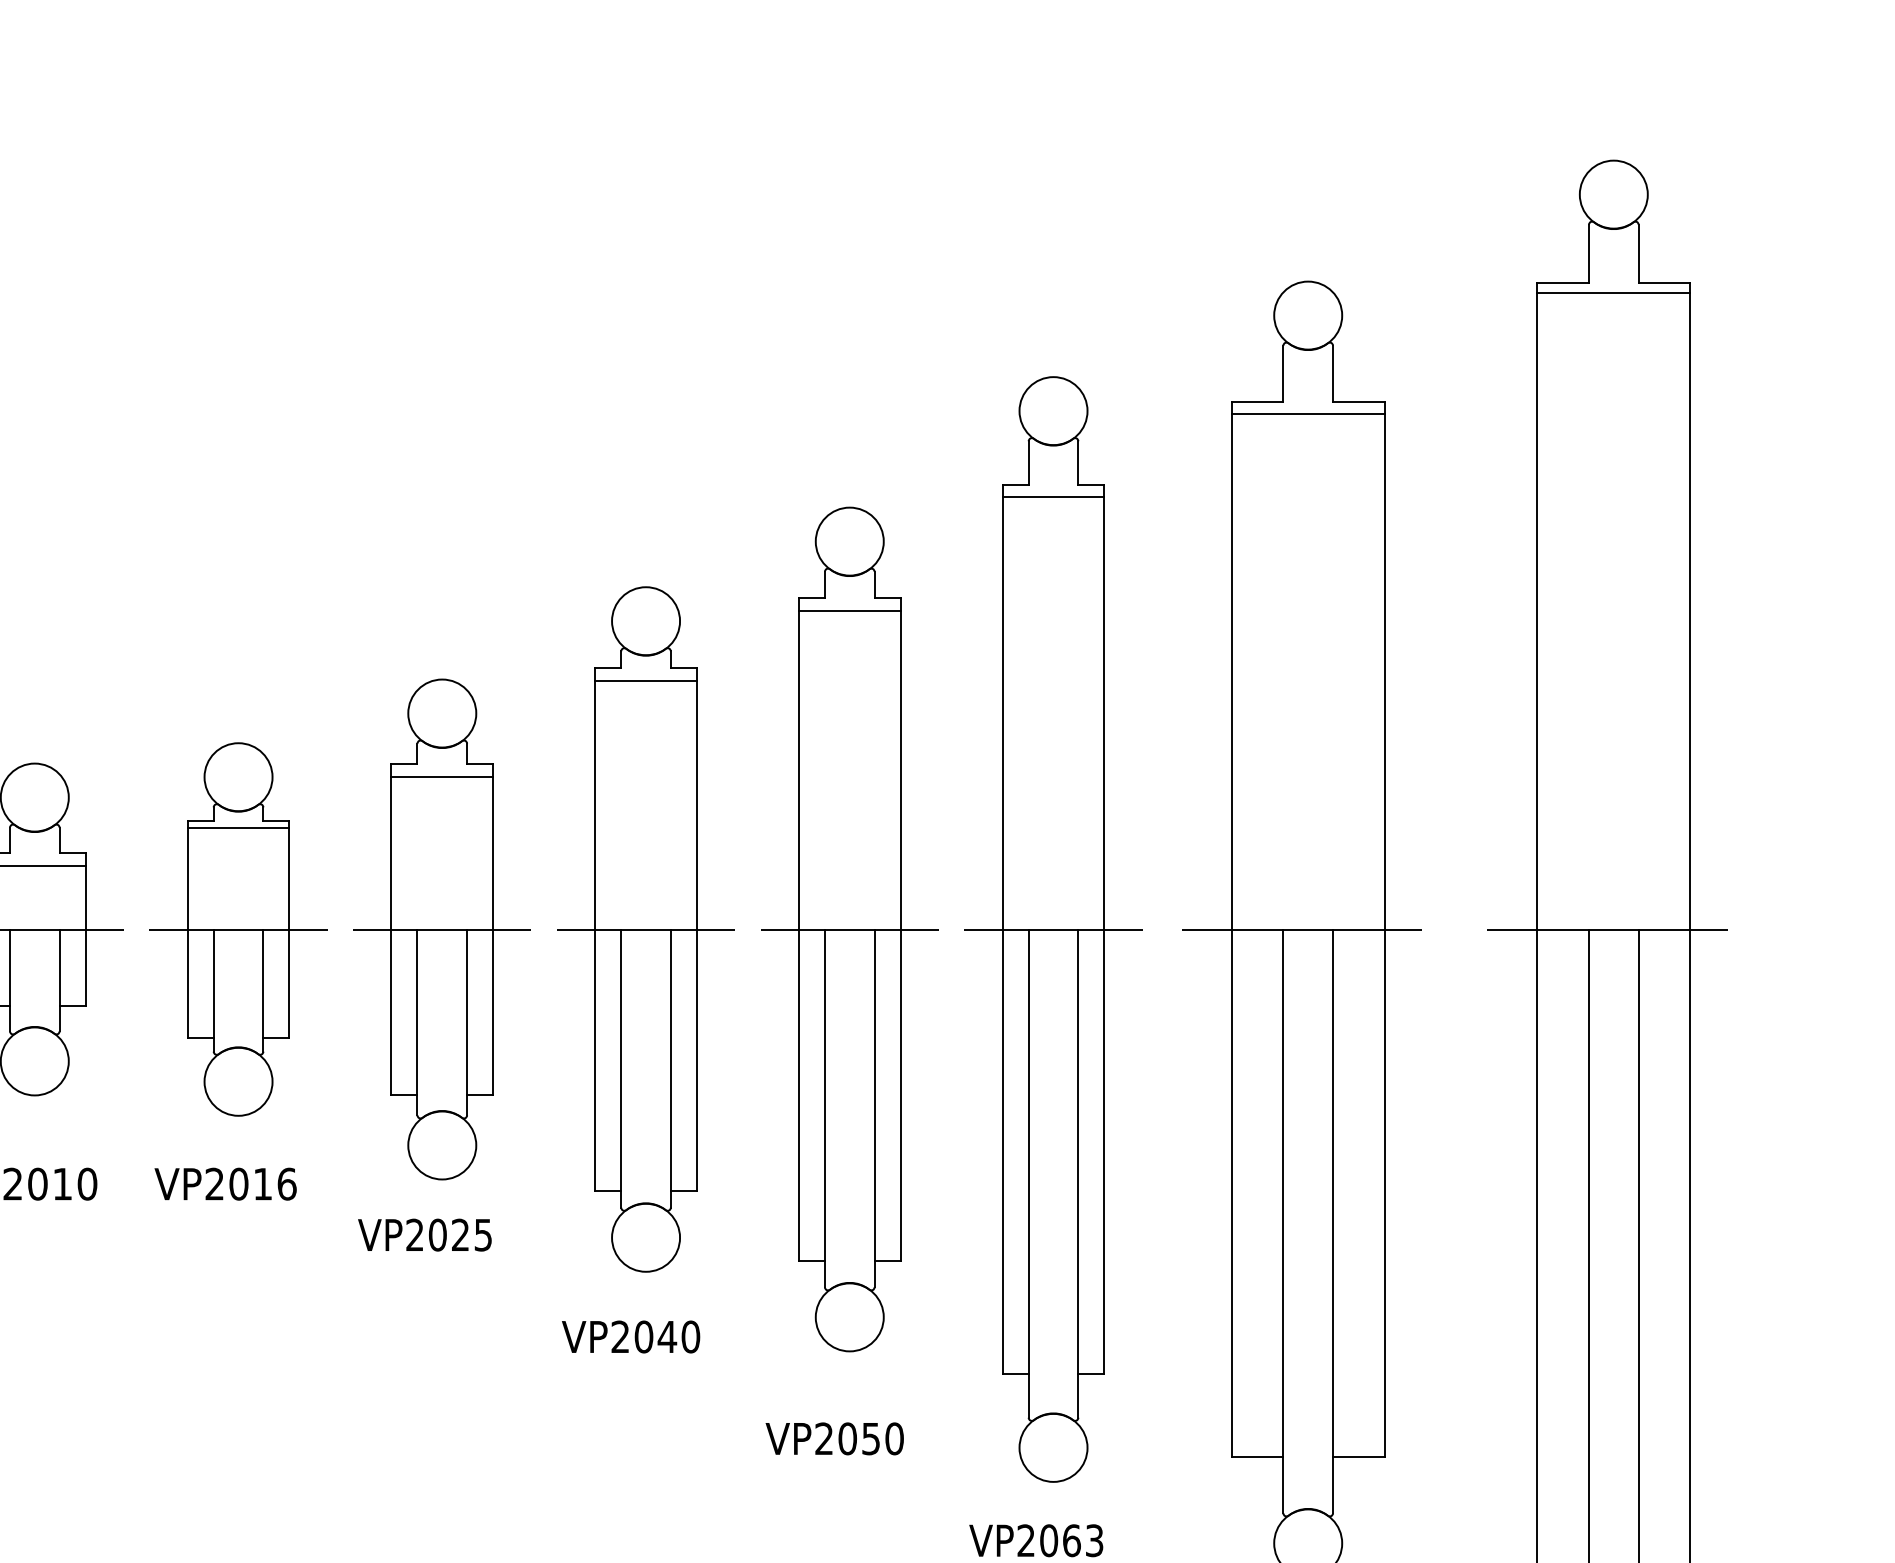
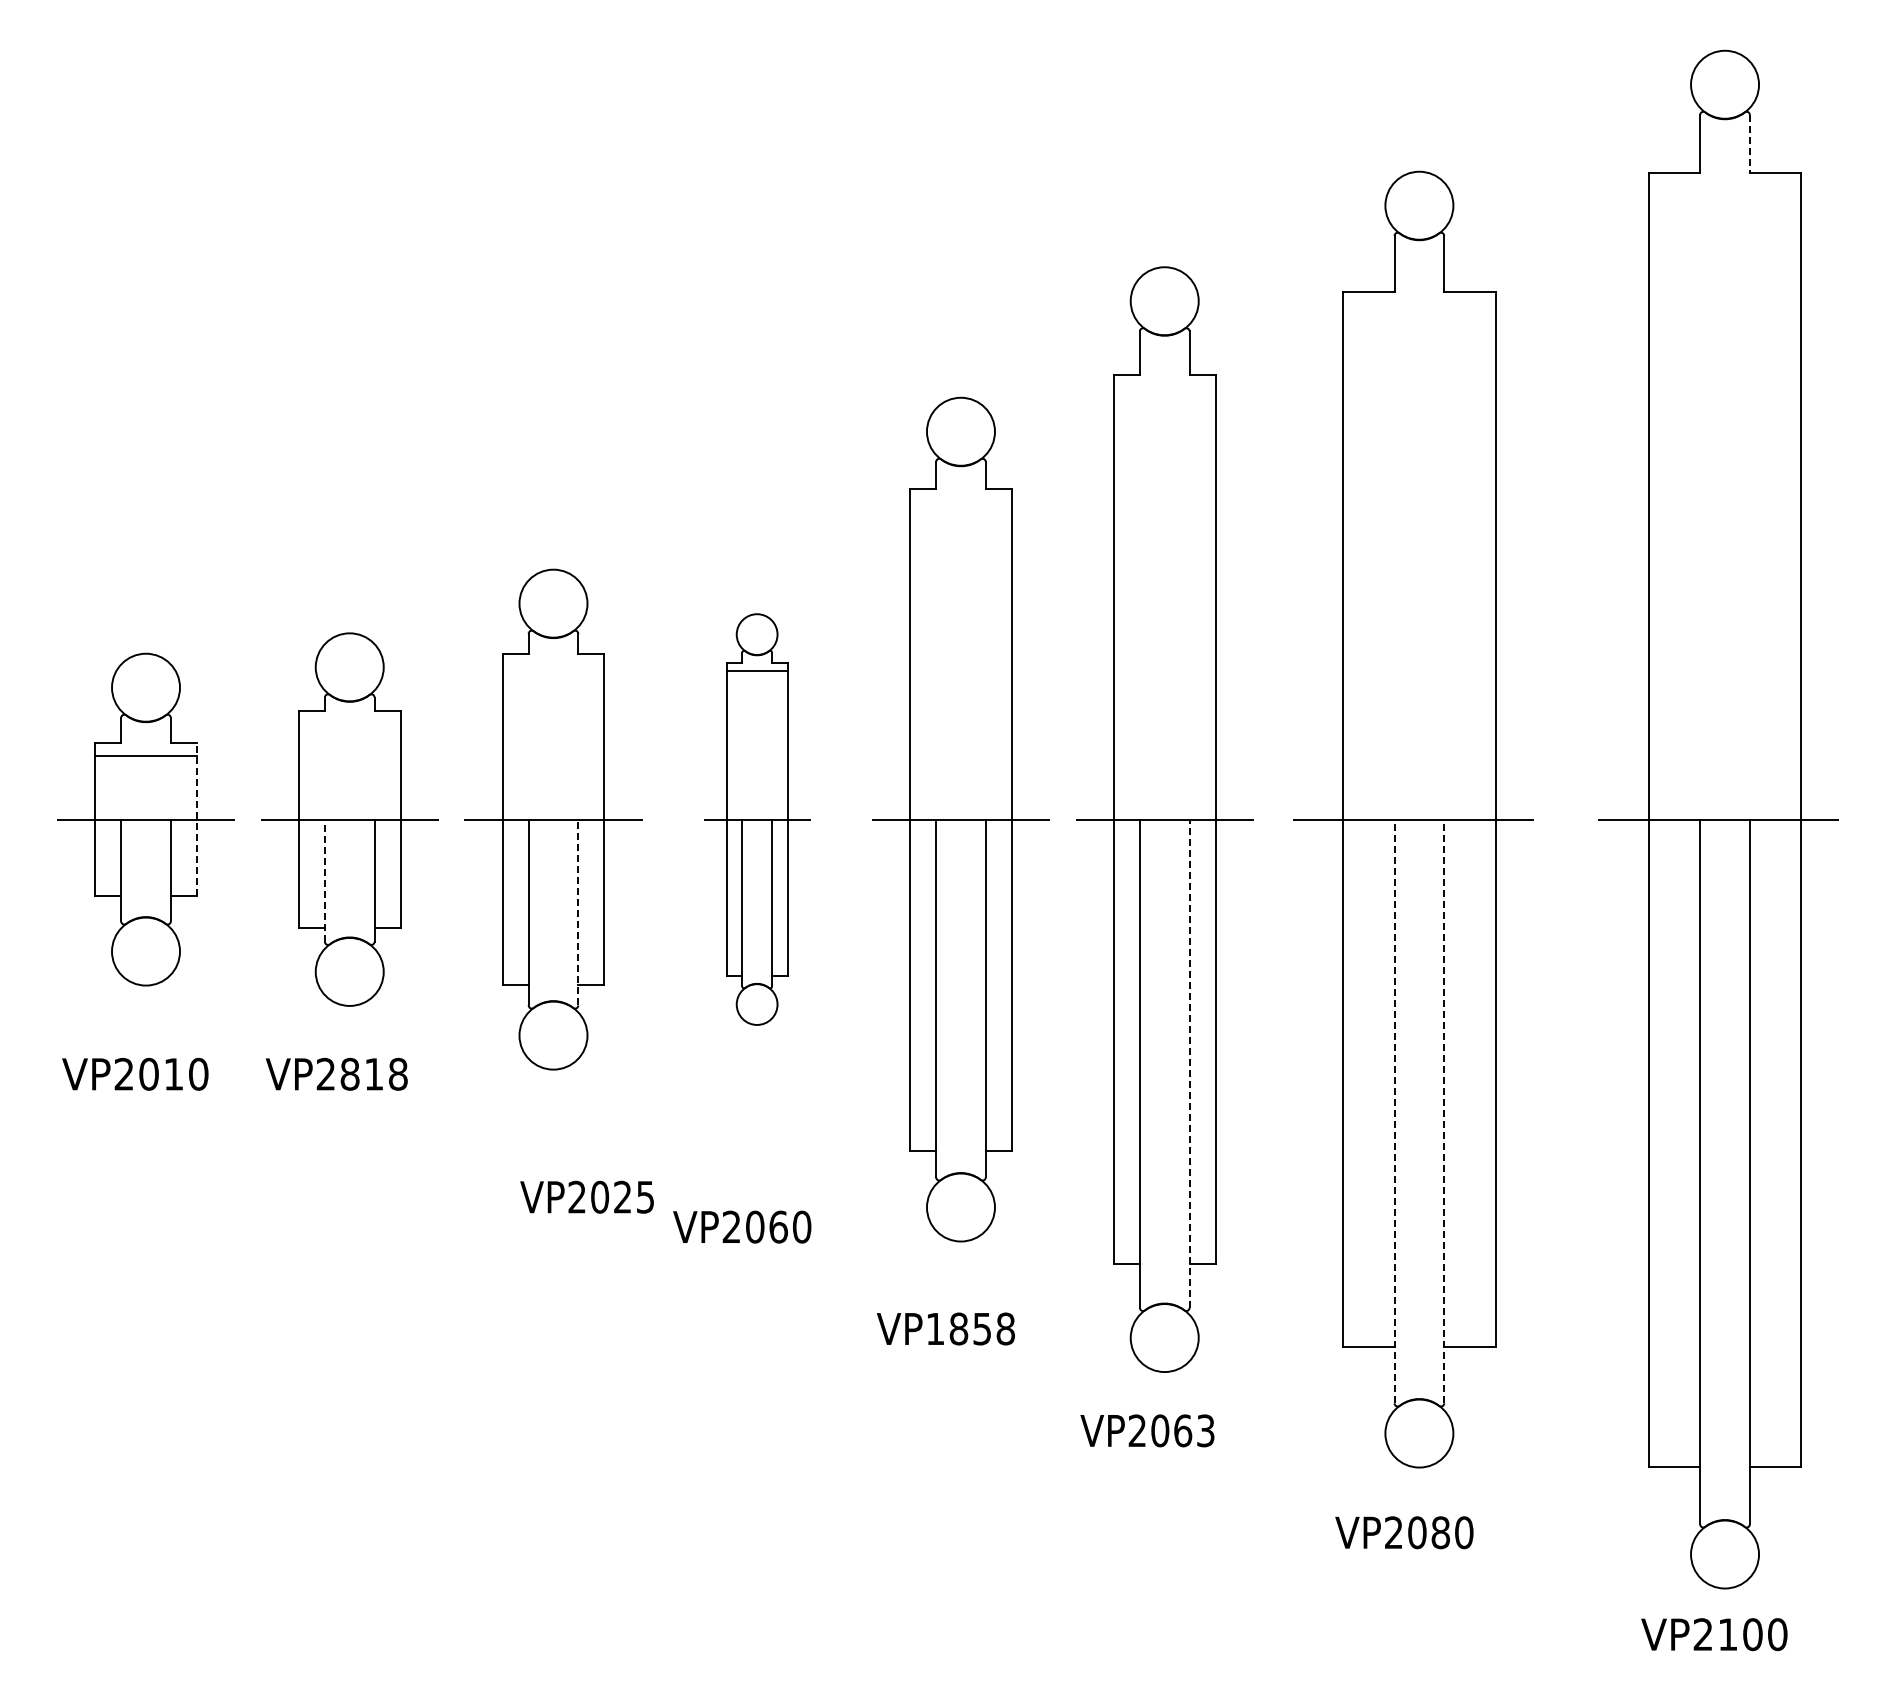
line: (1638, 253) -> (1749, 143), solid -> dashed
line: (1613, 292) -> (1724, 182), removed
line: (1308, 413) -> (1419, 303), removed
line: (1053, 496) -> (1164, 386), removed
line: (849, 611) -> (960, 501), removed
line: (442, 776) -> (553, 666), removed
line: (238, 827) -> (349, 717), removed
line: (85, 929) -> (196, 819), solid -> dashed
part: (645, 929) -> (756, 819), size x0.6
line: (213, 990) -> (324, 880), solid -> dashed
line: (467, 1022) -> (578, 912), solid -> dashed
line: (1078, 1173) -> (1189, 1063), solid -> dashed
text: (262, 1183) -> (373, 1073), VP2016 -> VP2818
line: (1283, 1221) -> (1394, 1111), solid -> dashed
line: (1333, 1221) -> (1444, 1111), solid -> dashed
text: (424, 1234) -> (586, 1196), moved
text: (667, 1336) -> (778, 1226), VP2040 -> VP2060
text: (859, 1438) -> (970, 1328), VP2050 -> VP1858

